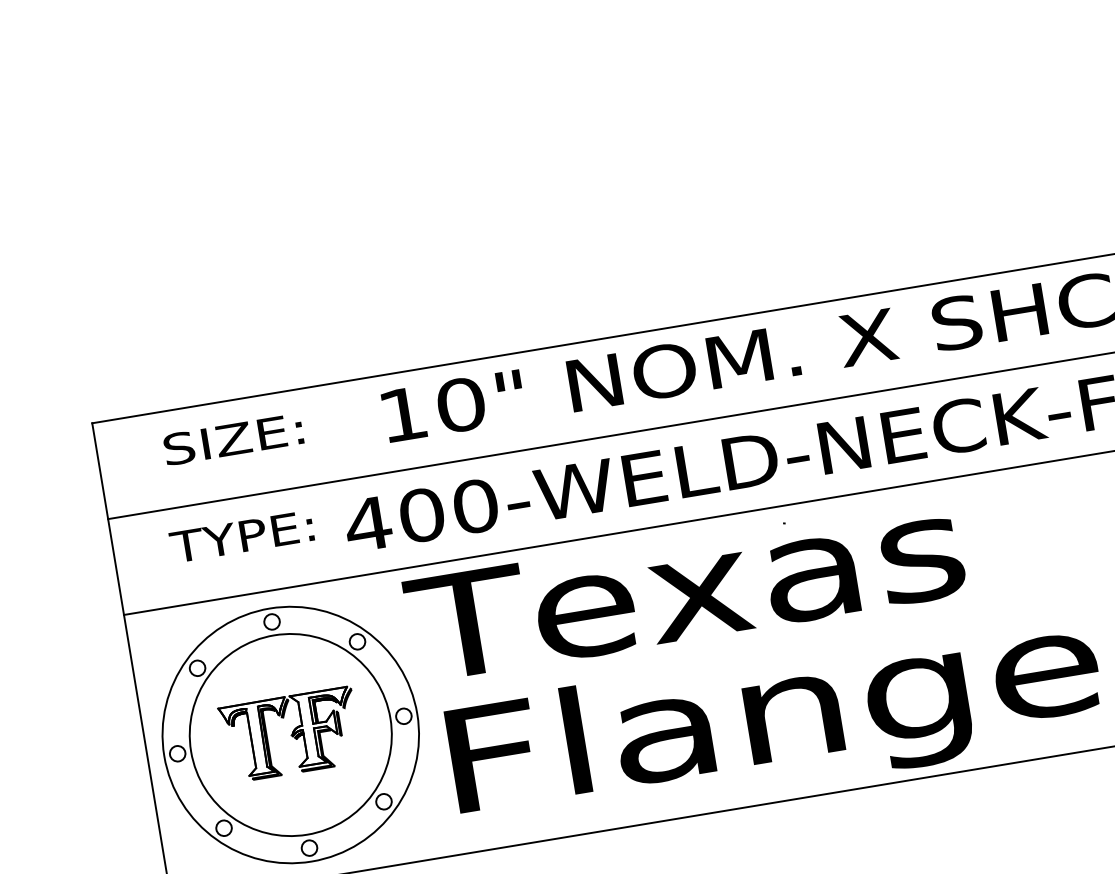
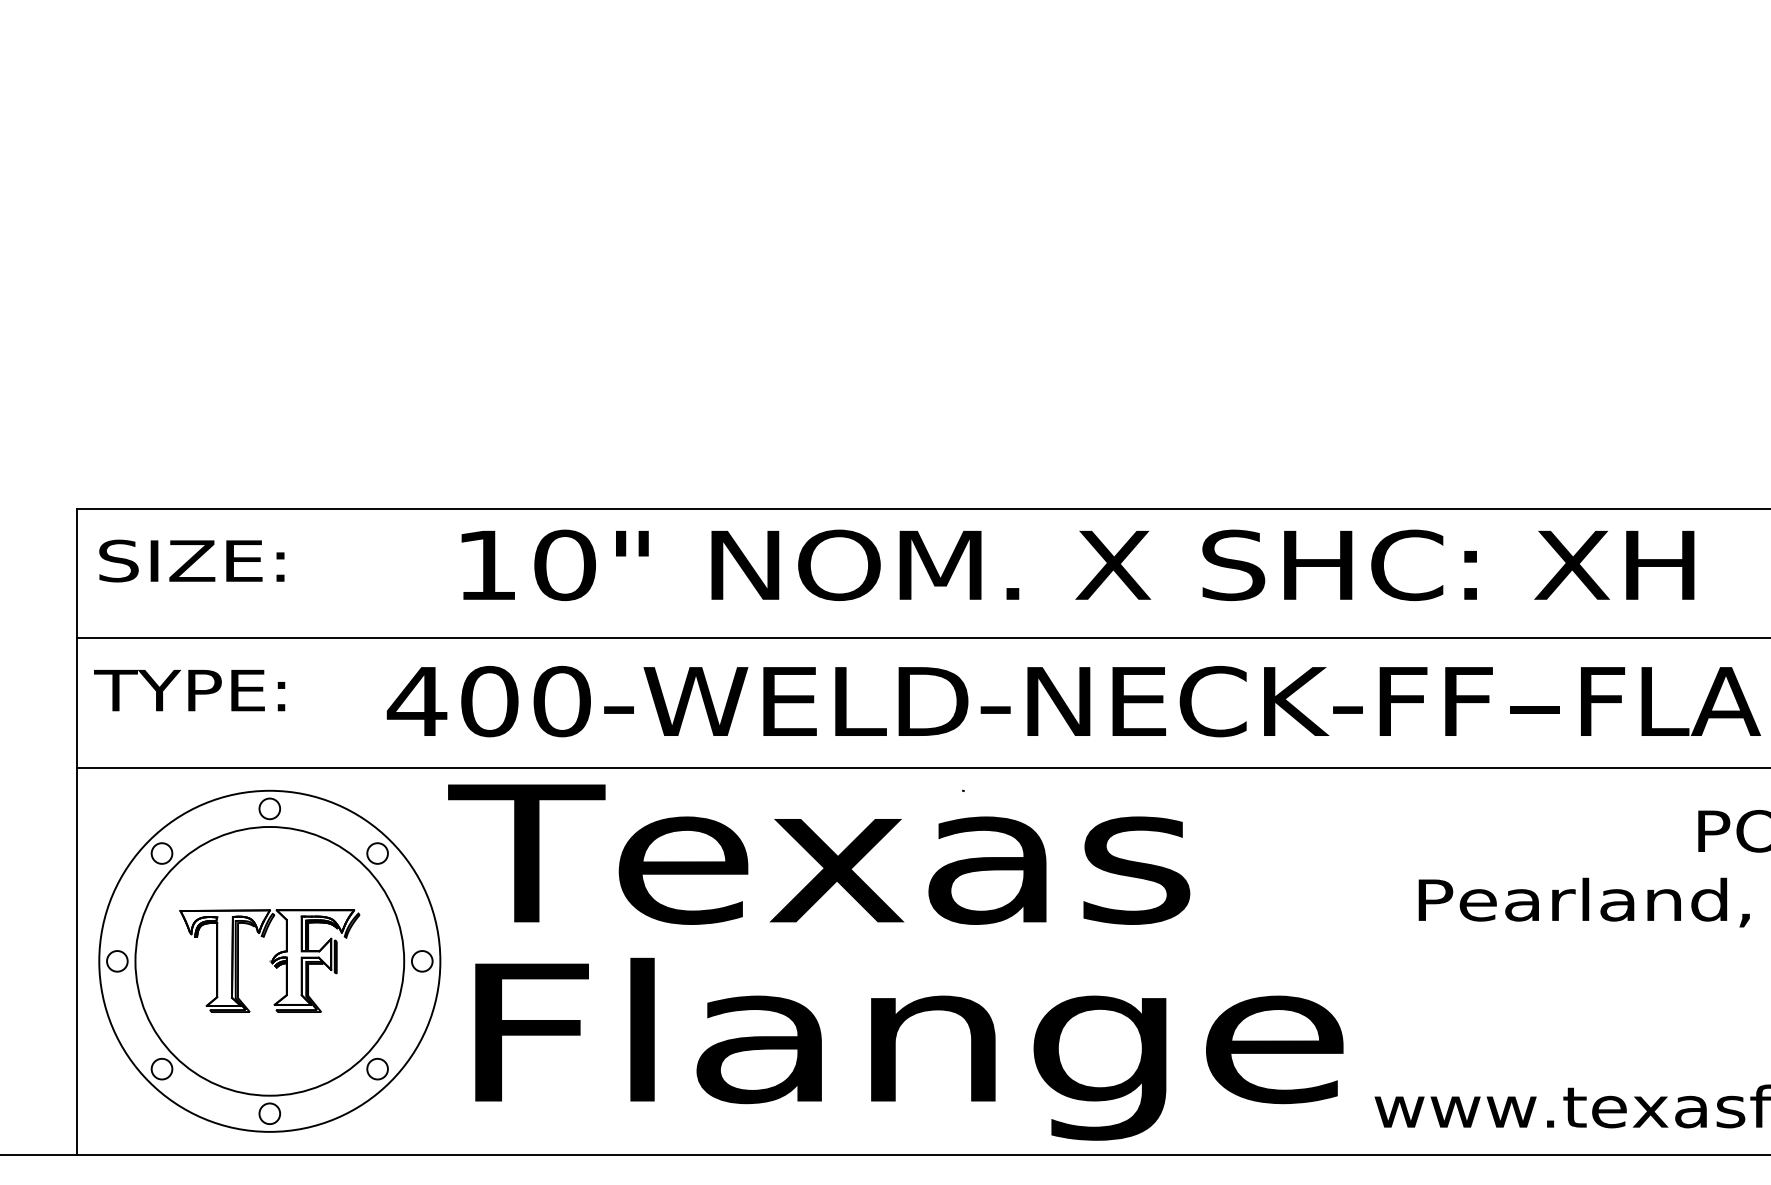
text: (233, 439) -> (191, 560), moved
text: (241, 536) -> (189, 690), moved

